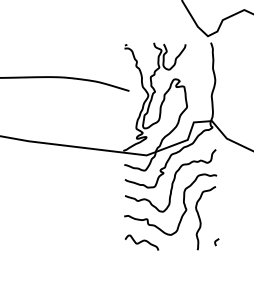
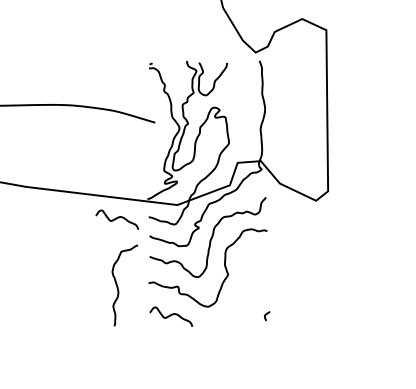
curve: (99, 165) -> (117, 218), added
curve: (200, 219) -> (118, 286), moved

